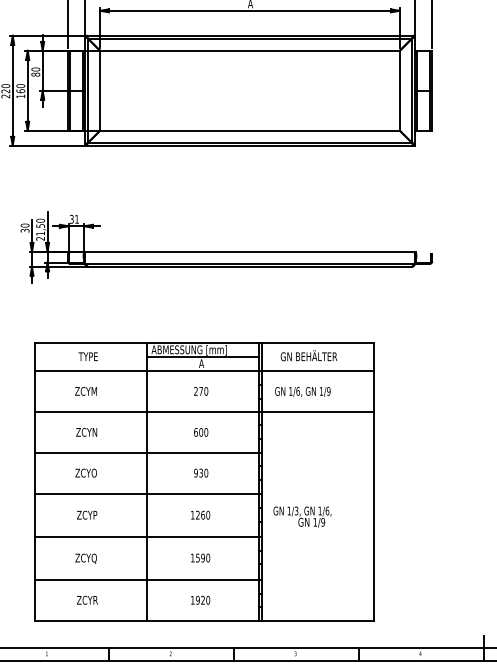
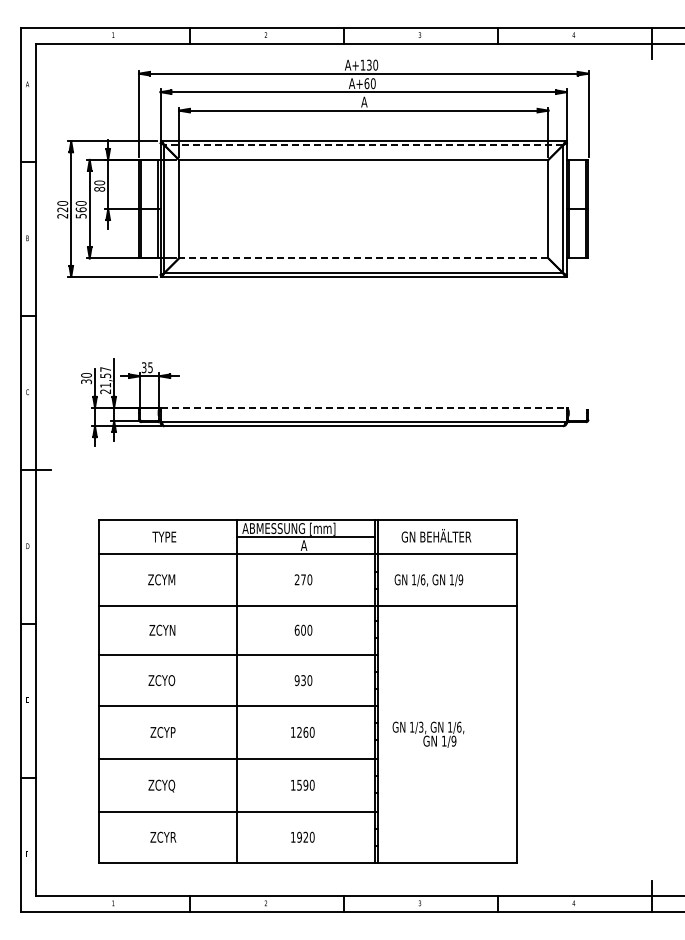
line: (249, 39) -> (363, 145), solid -> dashed
text: (20, 95) -> (80, 215), 160 -> 560
line: (249, 130) -> (363, 258), solid -> dashed
text: (77, 219) -> (150, 367), 31 -> 35
text: (40, 220) -> (105, 369), 21,50 -> 21,57
line: (250, 251) -> (364, 407), solid -> dashed

